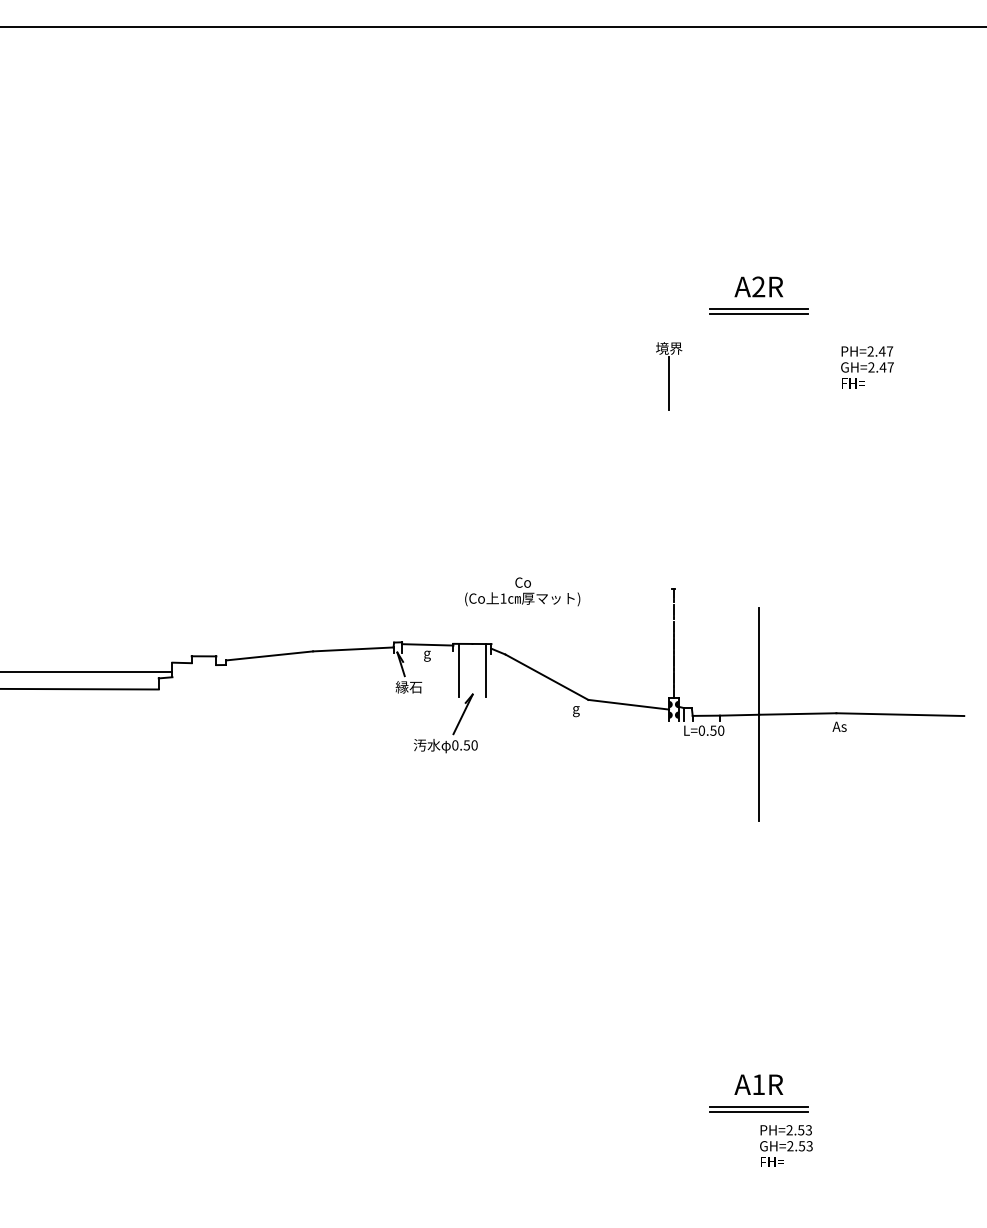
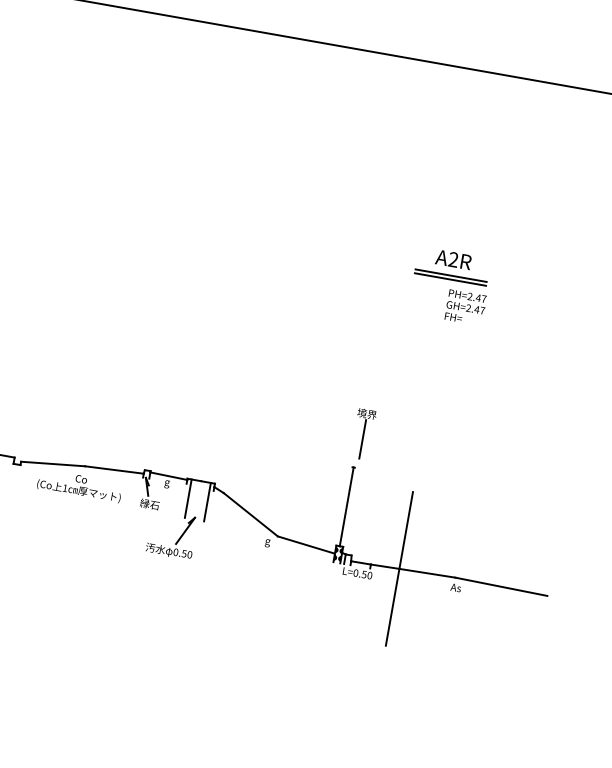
text: (867, 367) -> (465, 307), moved
part: (669, 376) -> (363, 434), moved
text: (522, 591) -> (79, 485), moved

